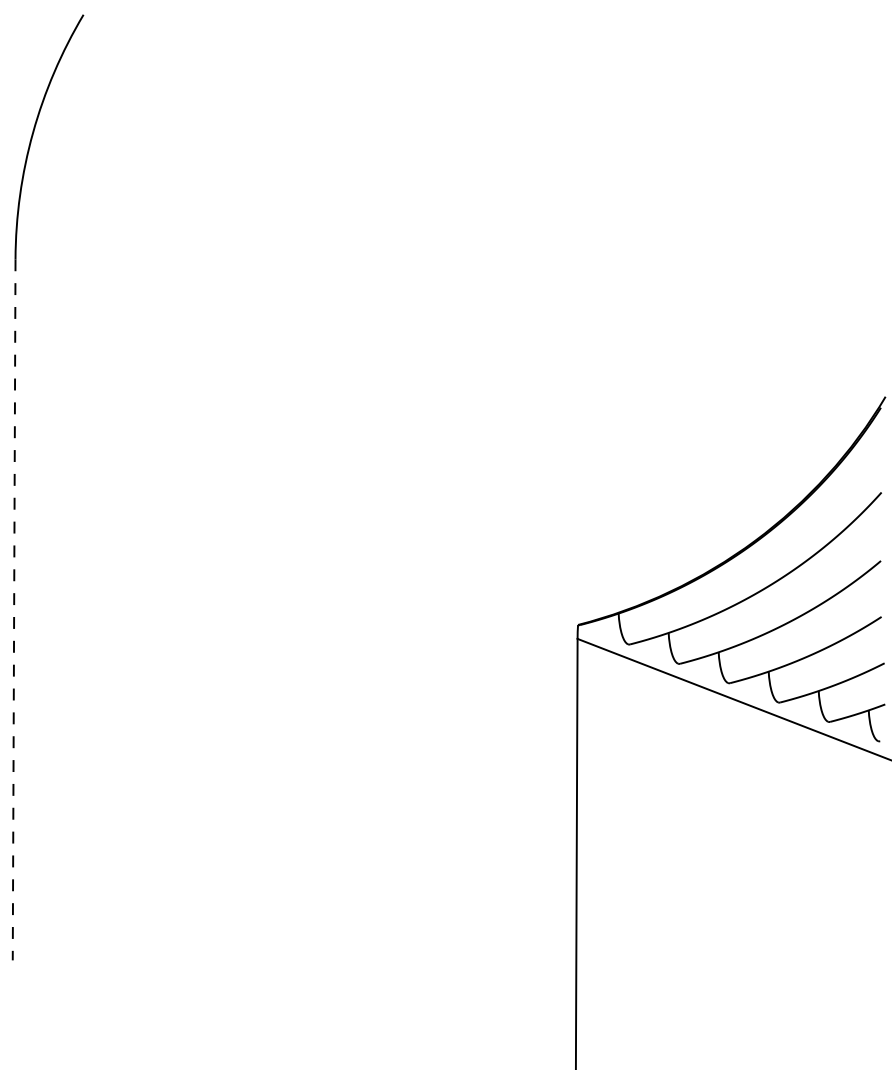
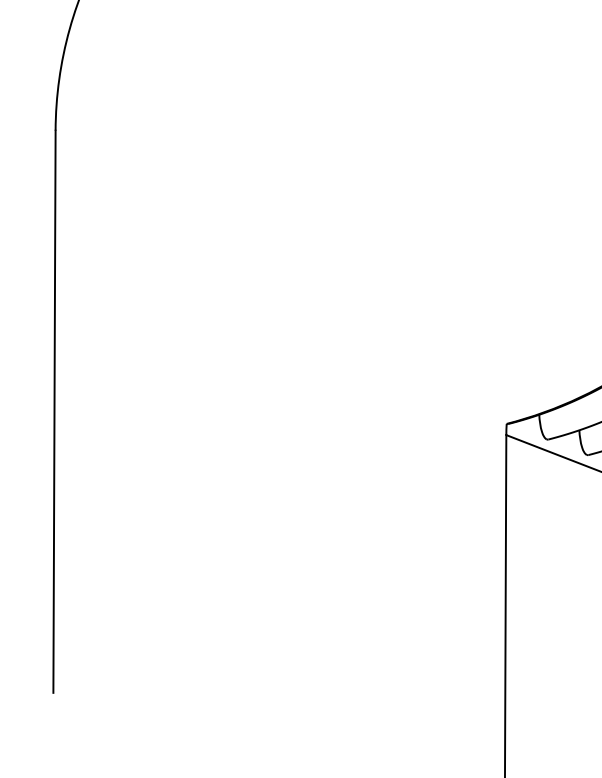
line: (14, 609) -> (54, 411), dashed -> solid

